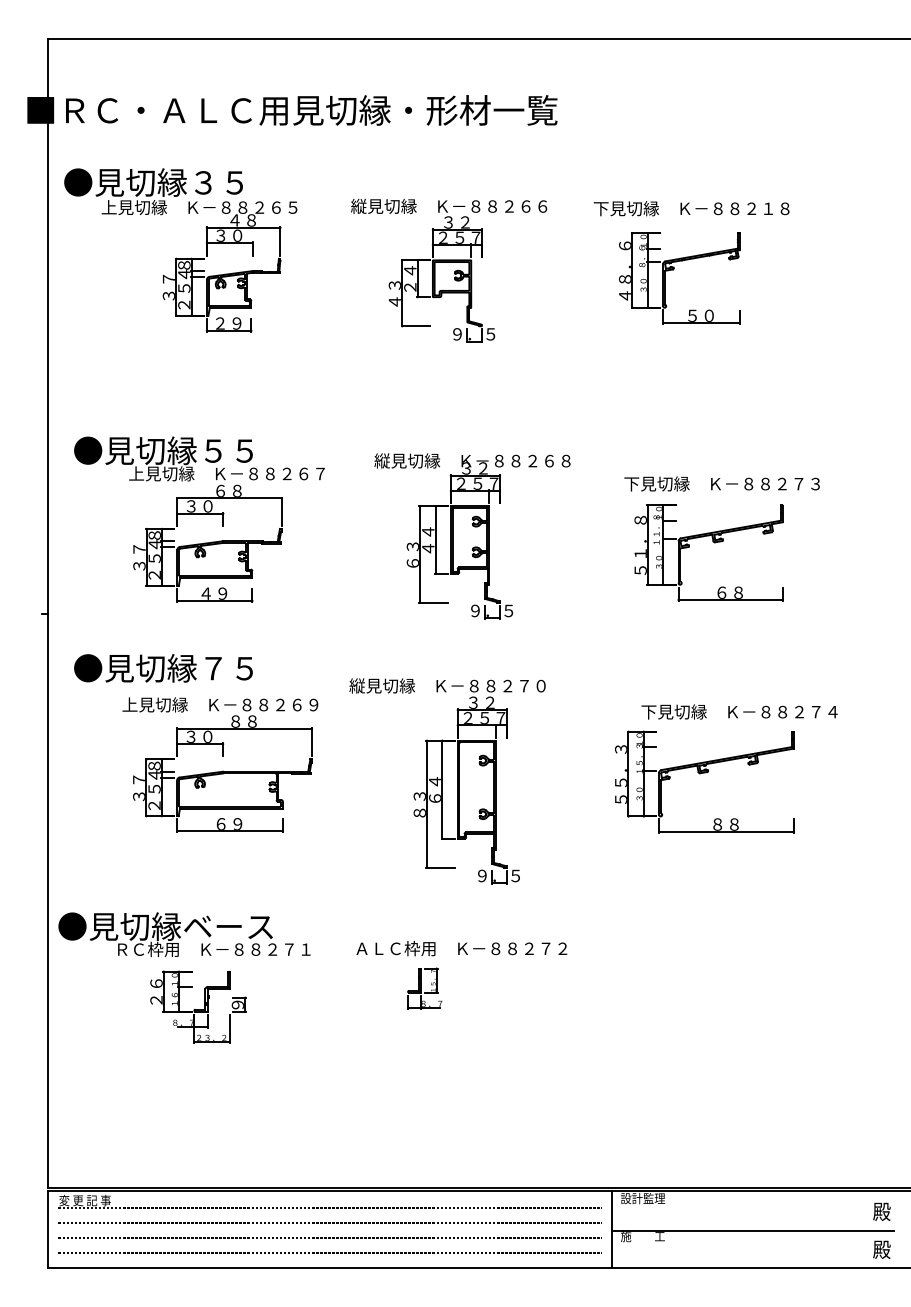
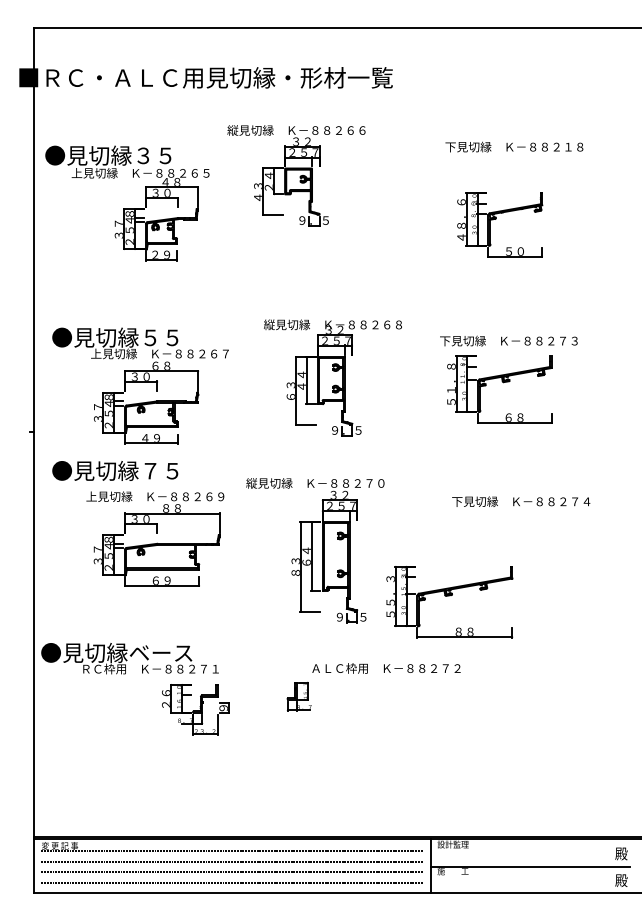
text: (691, 207) -> (514, 146), moved
part: (180, 250) -> (127, 203), moved
part: (449, 270) -> (296, 175), moved
part: (674, 270) -> (496, 219), moved
part: (199, 518) -> (140, 385), moved
part: (704, 782) -> (449, 602), moved
text: (461, 948) -> (386, 668), moved
part: (197, 1006) -> (195, 709), moved

